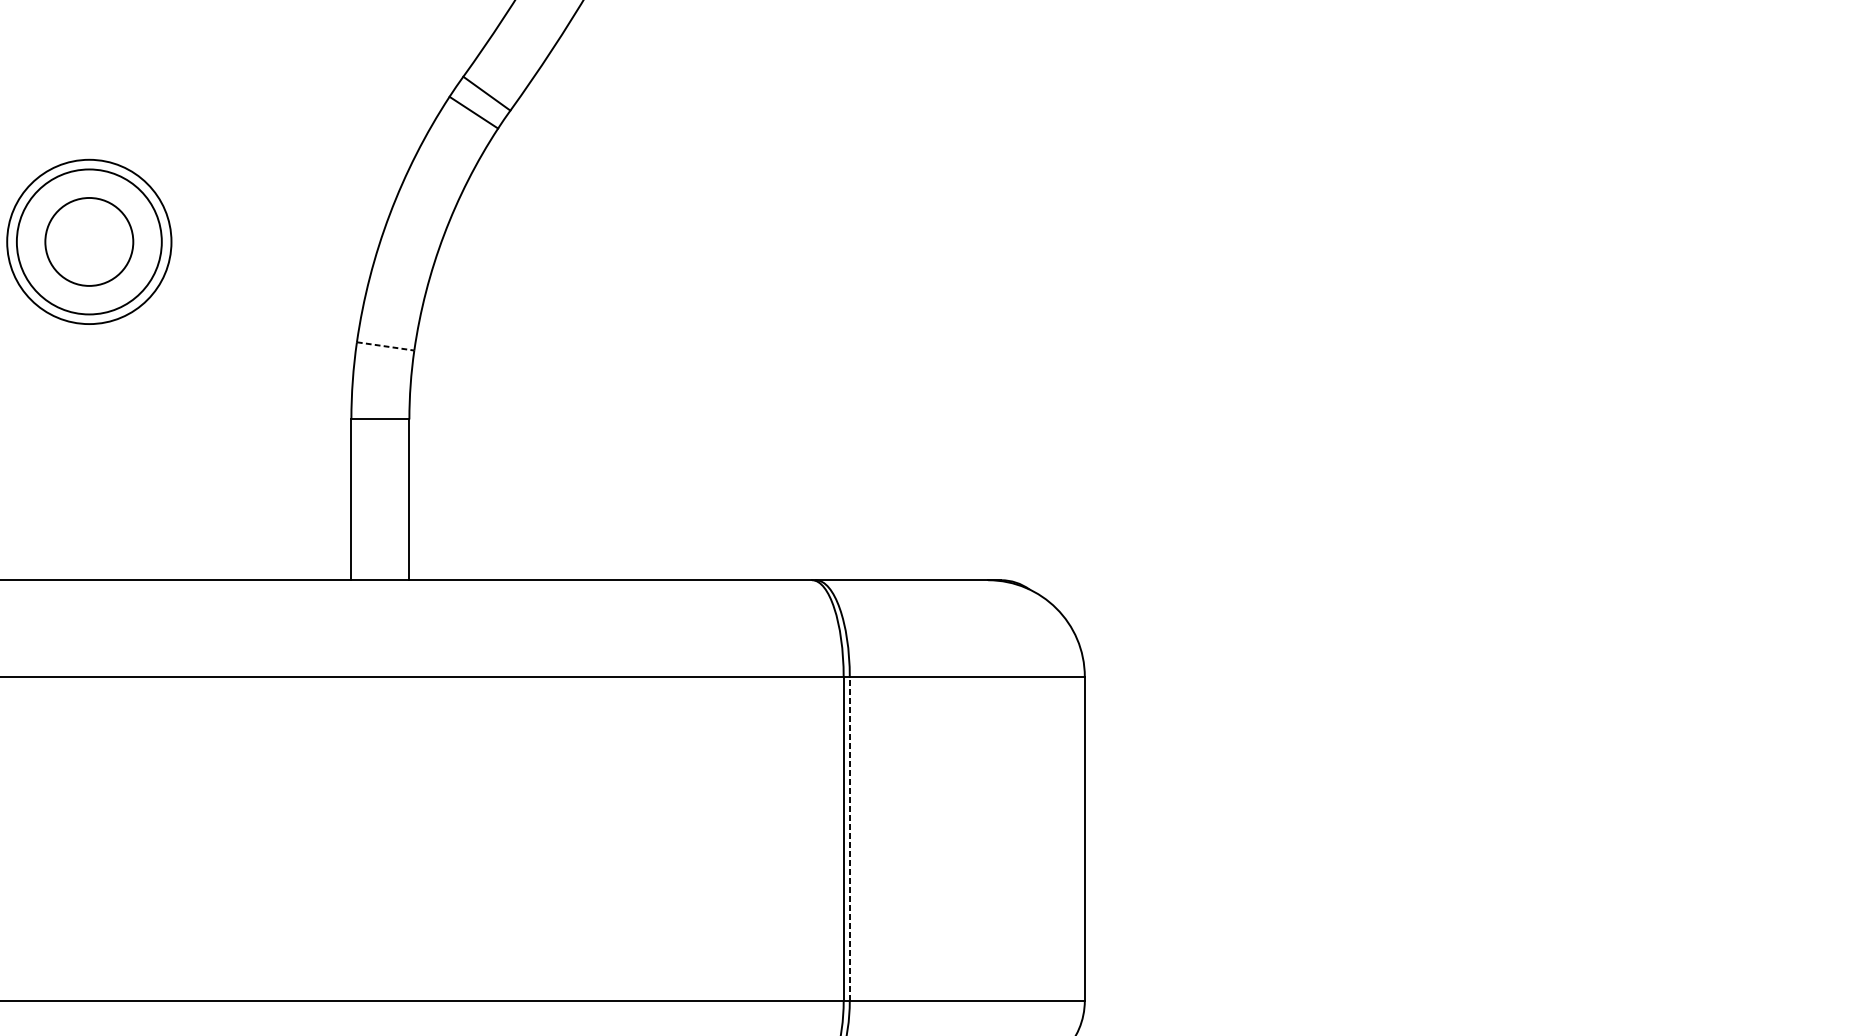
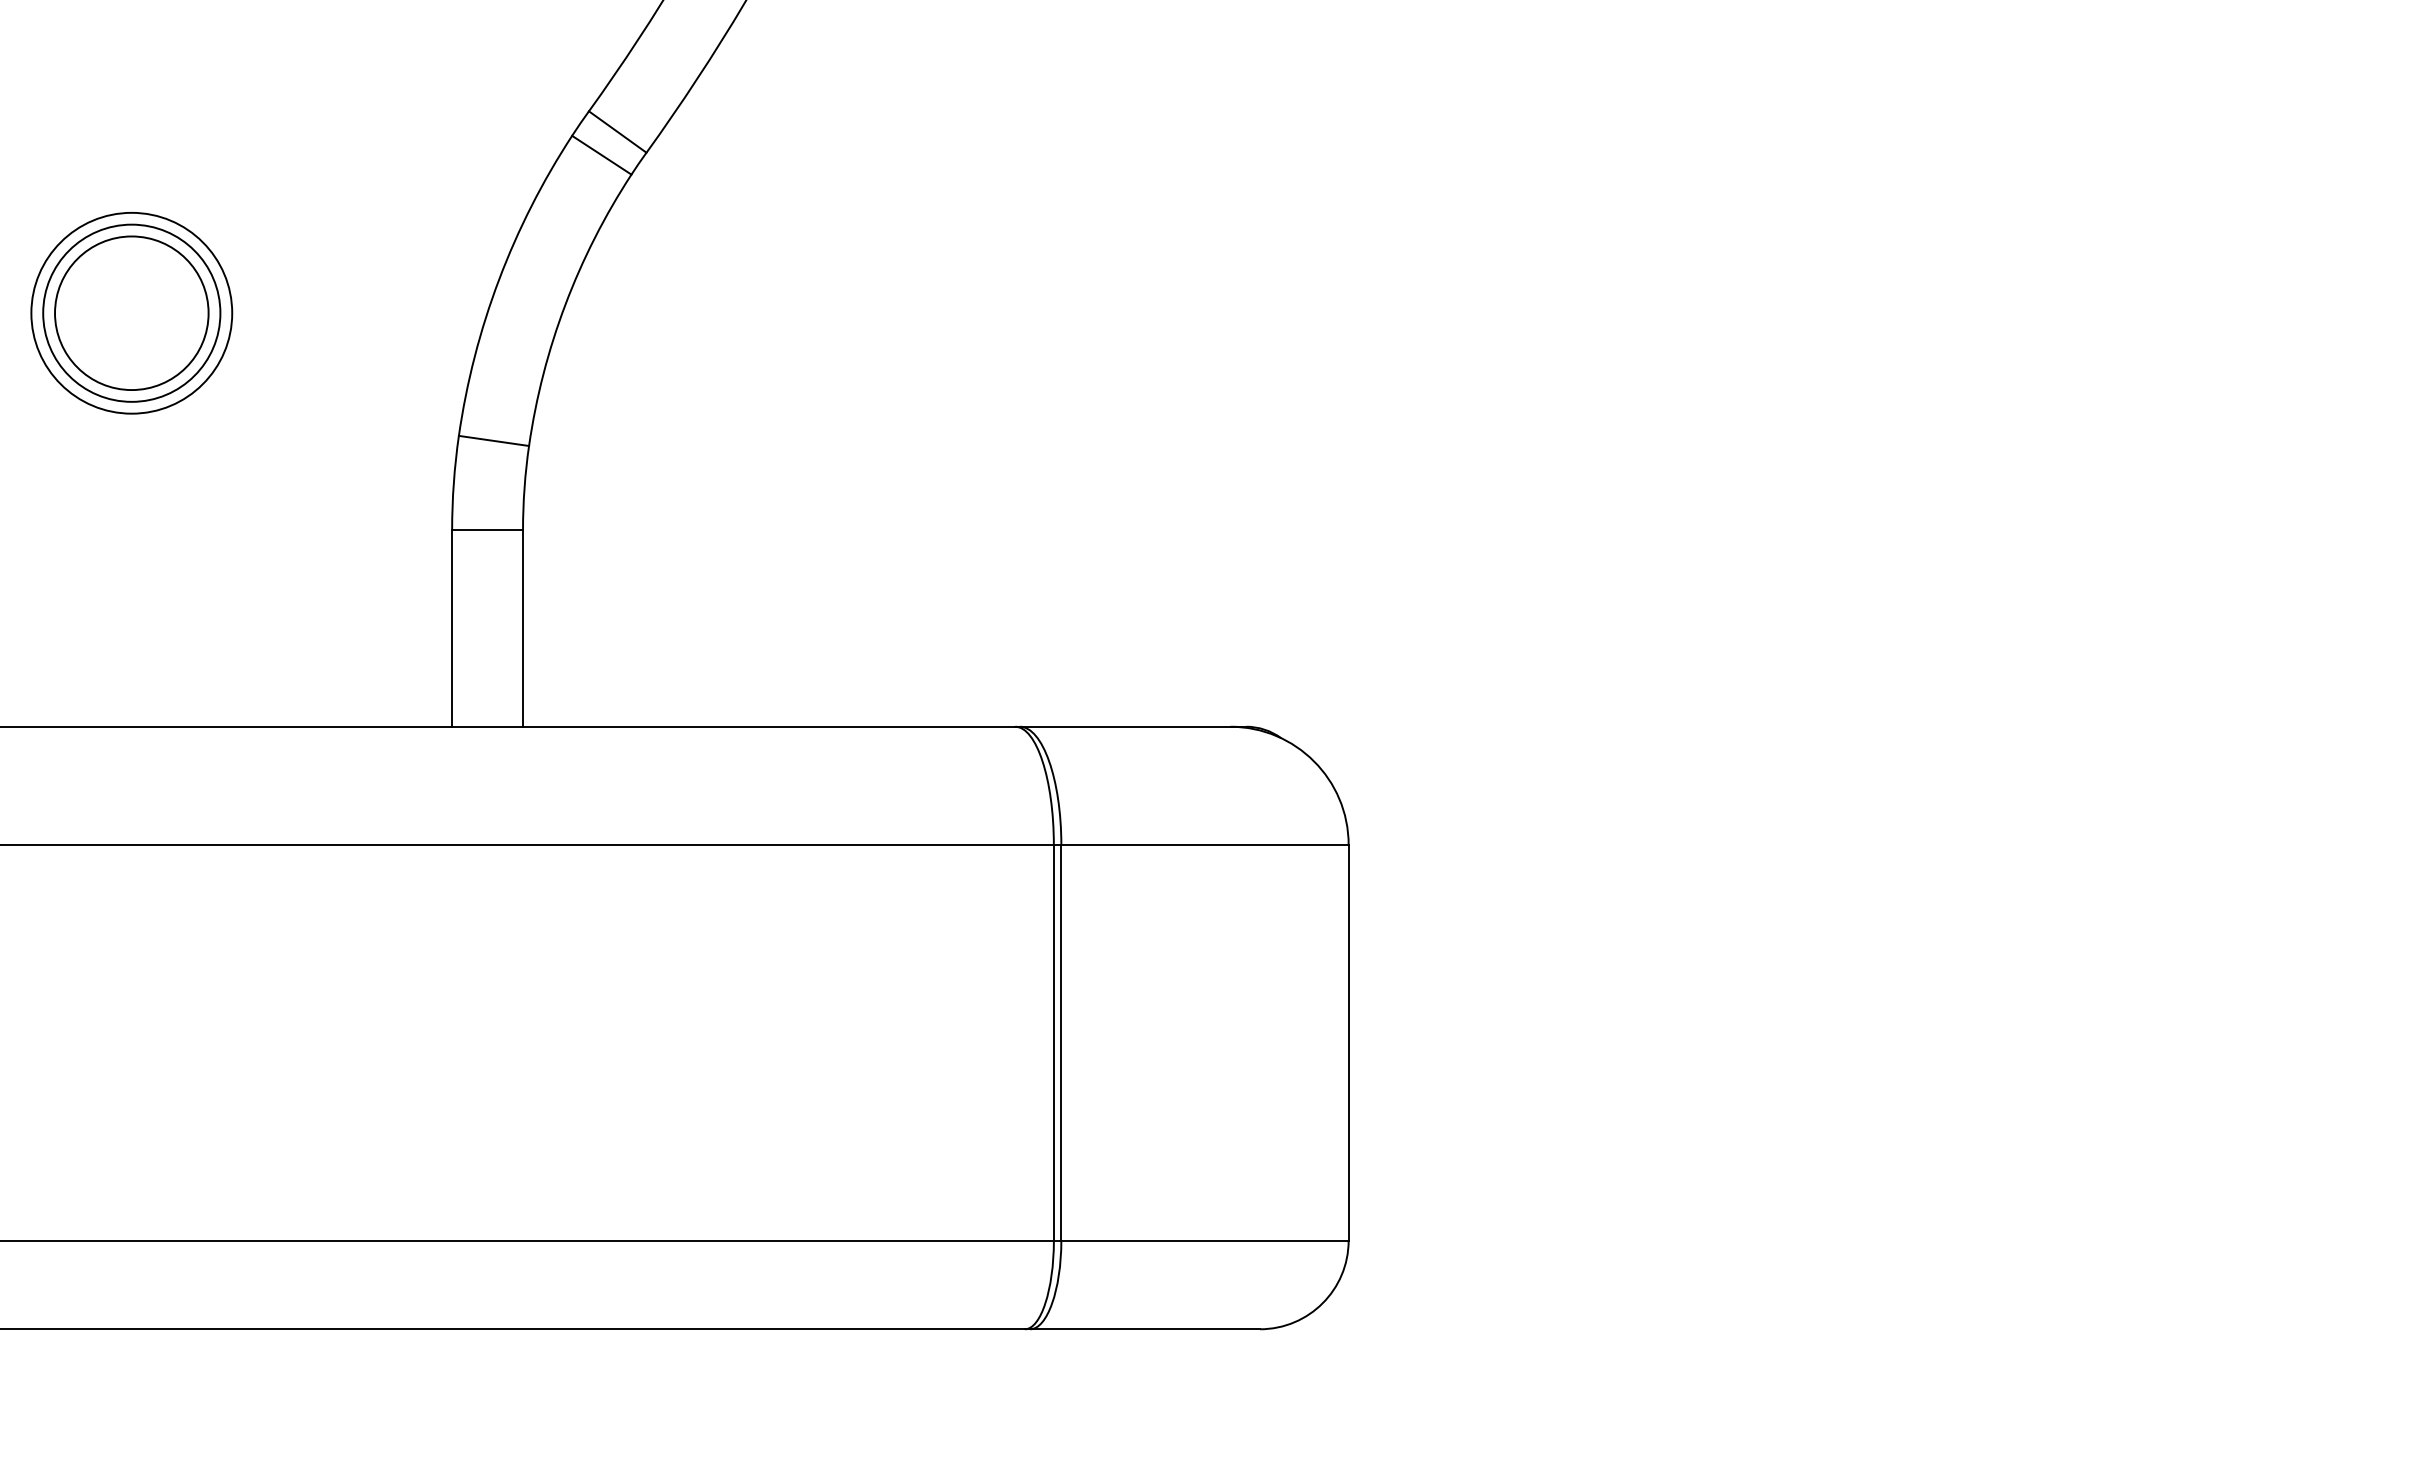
circle: (89, 242) -> (131, 313), size x1.43
line: (386, 346) -> (494, 441), dashed -> solid
line: (849, 838) -> (1061, 1042), dashed -> solid

